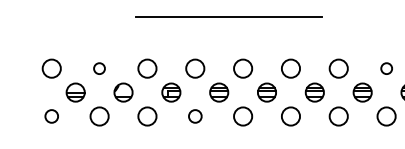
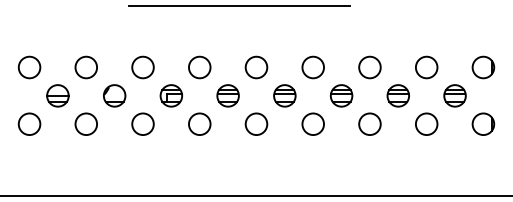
circle: (98, 68) -> (85, 67), size x1.67
circle: (386, 68) -> (426, 67), size x1.67
circle: (51, 115) -> (29, 123), size x1.43
circle: (195, 115) -> (199, 123), size x1.43

